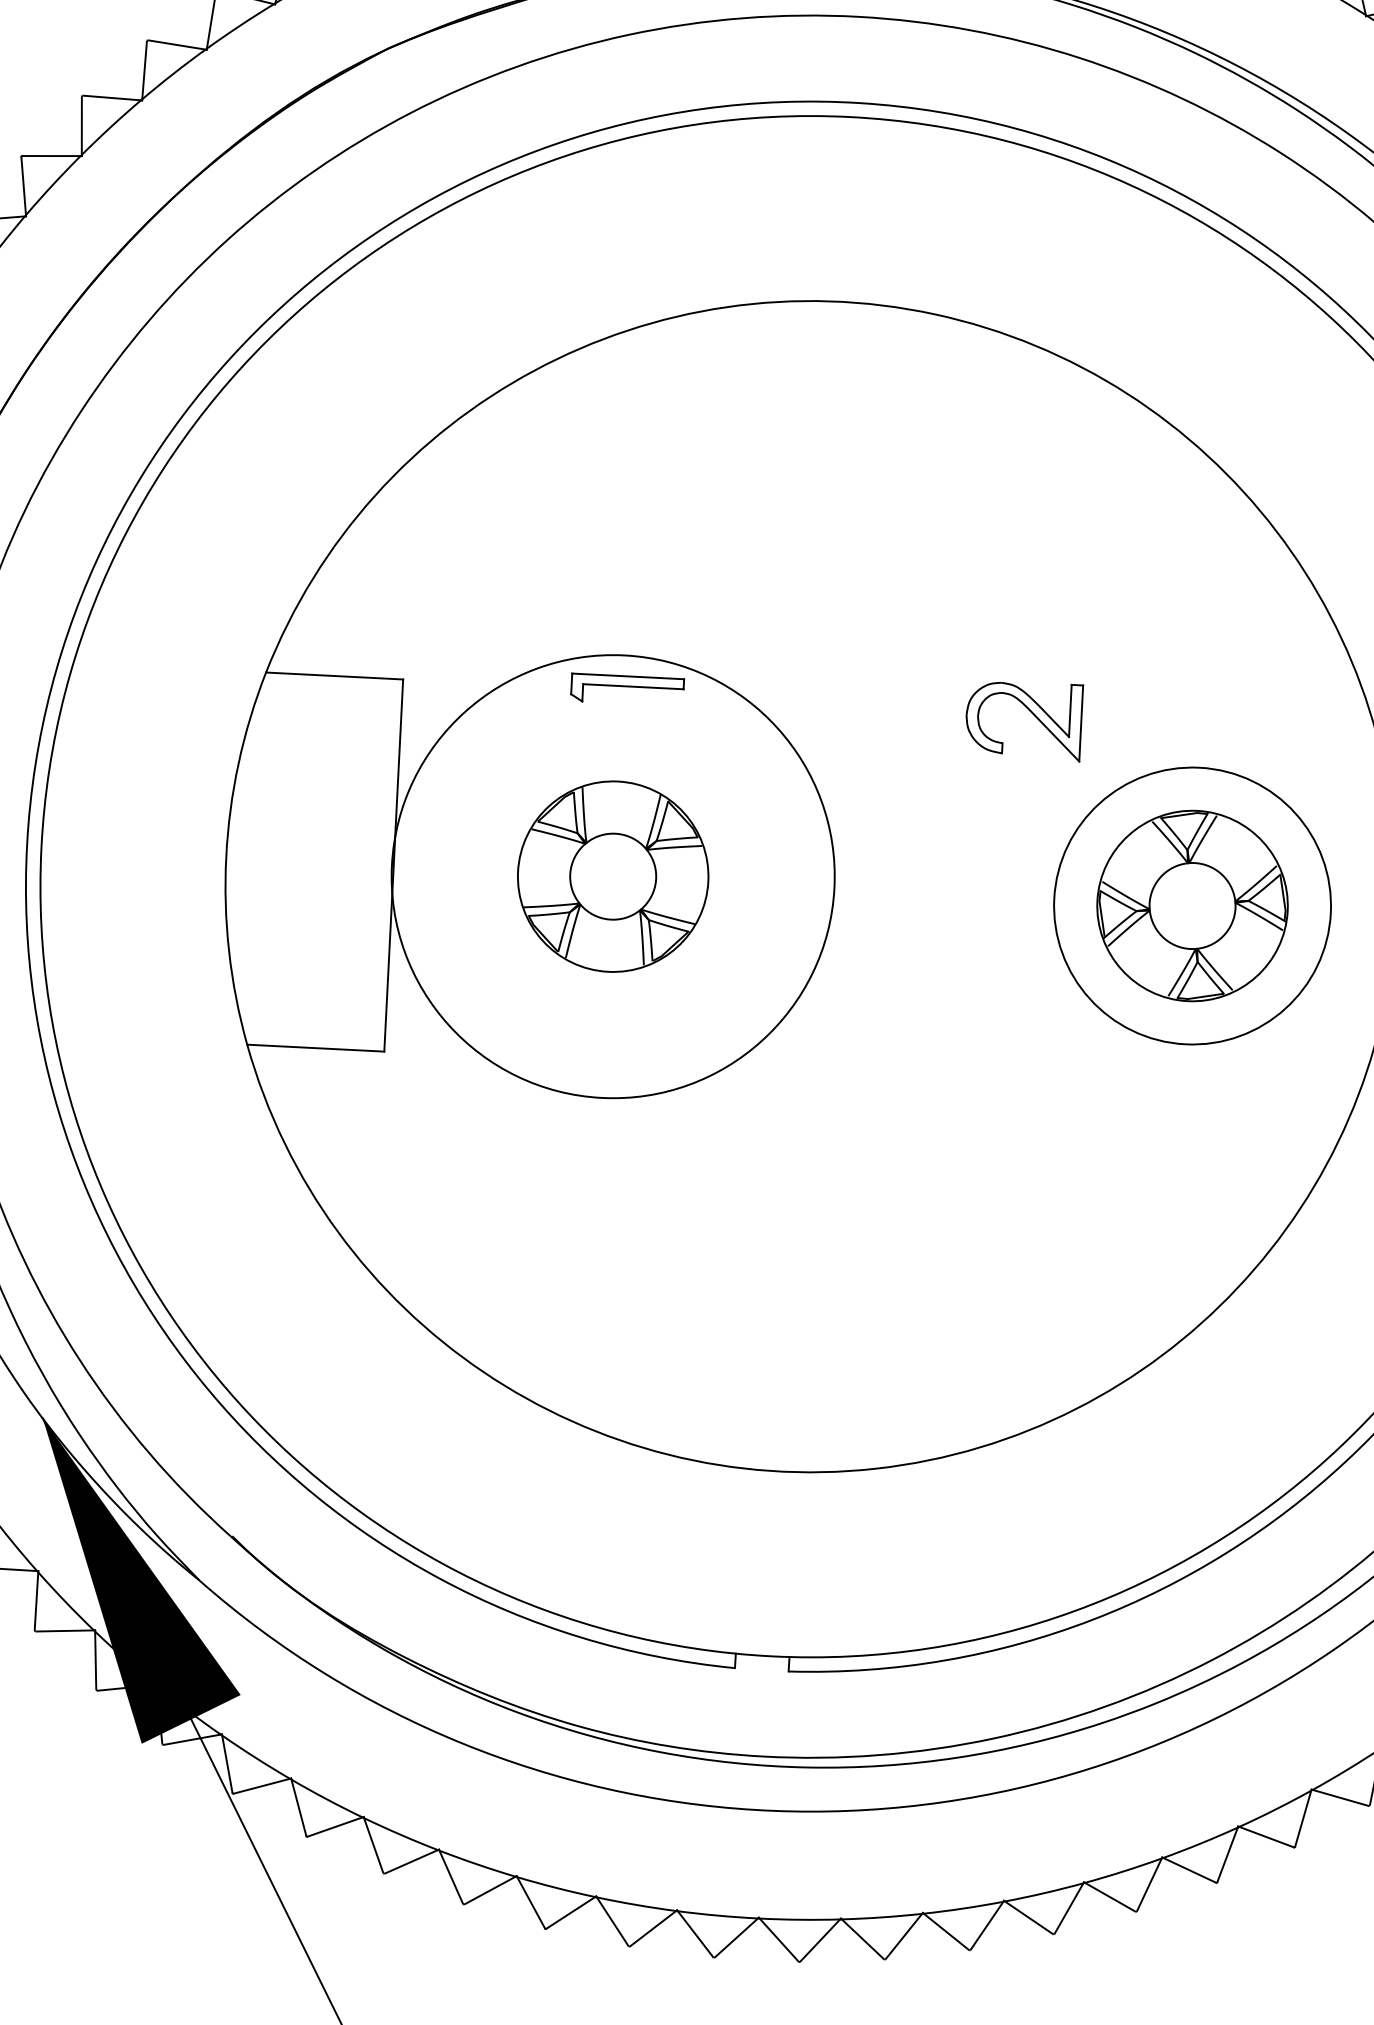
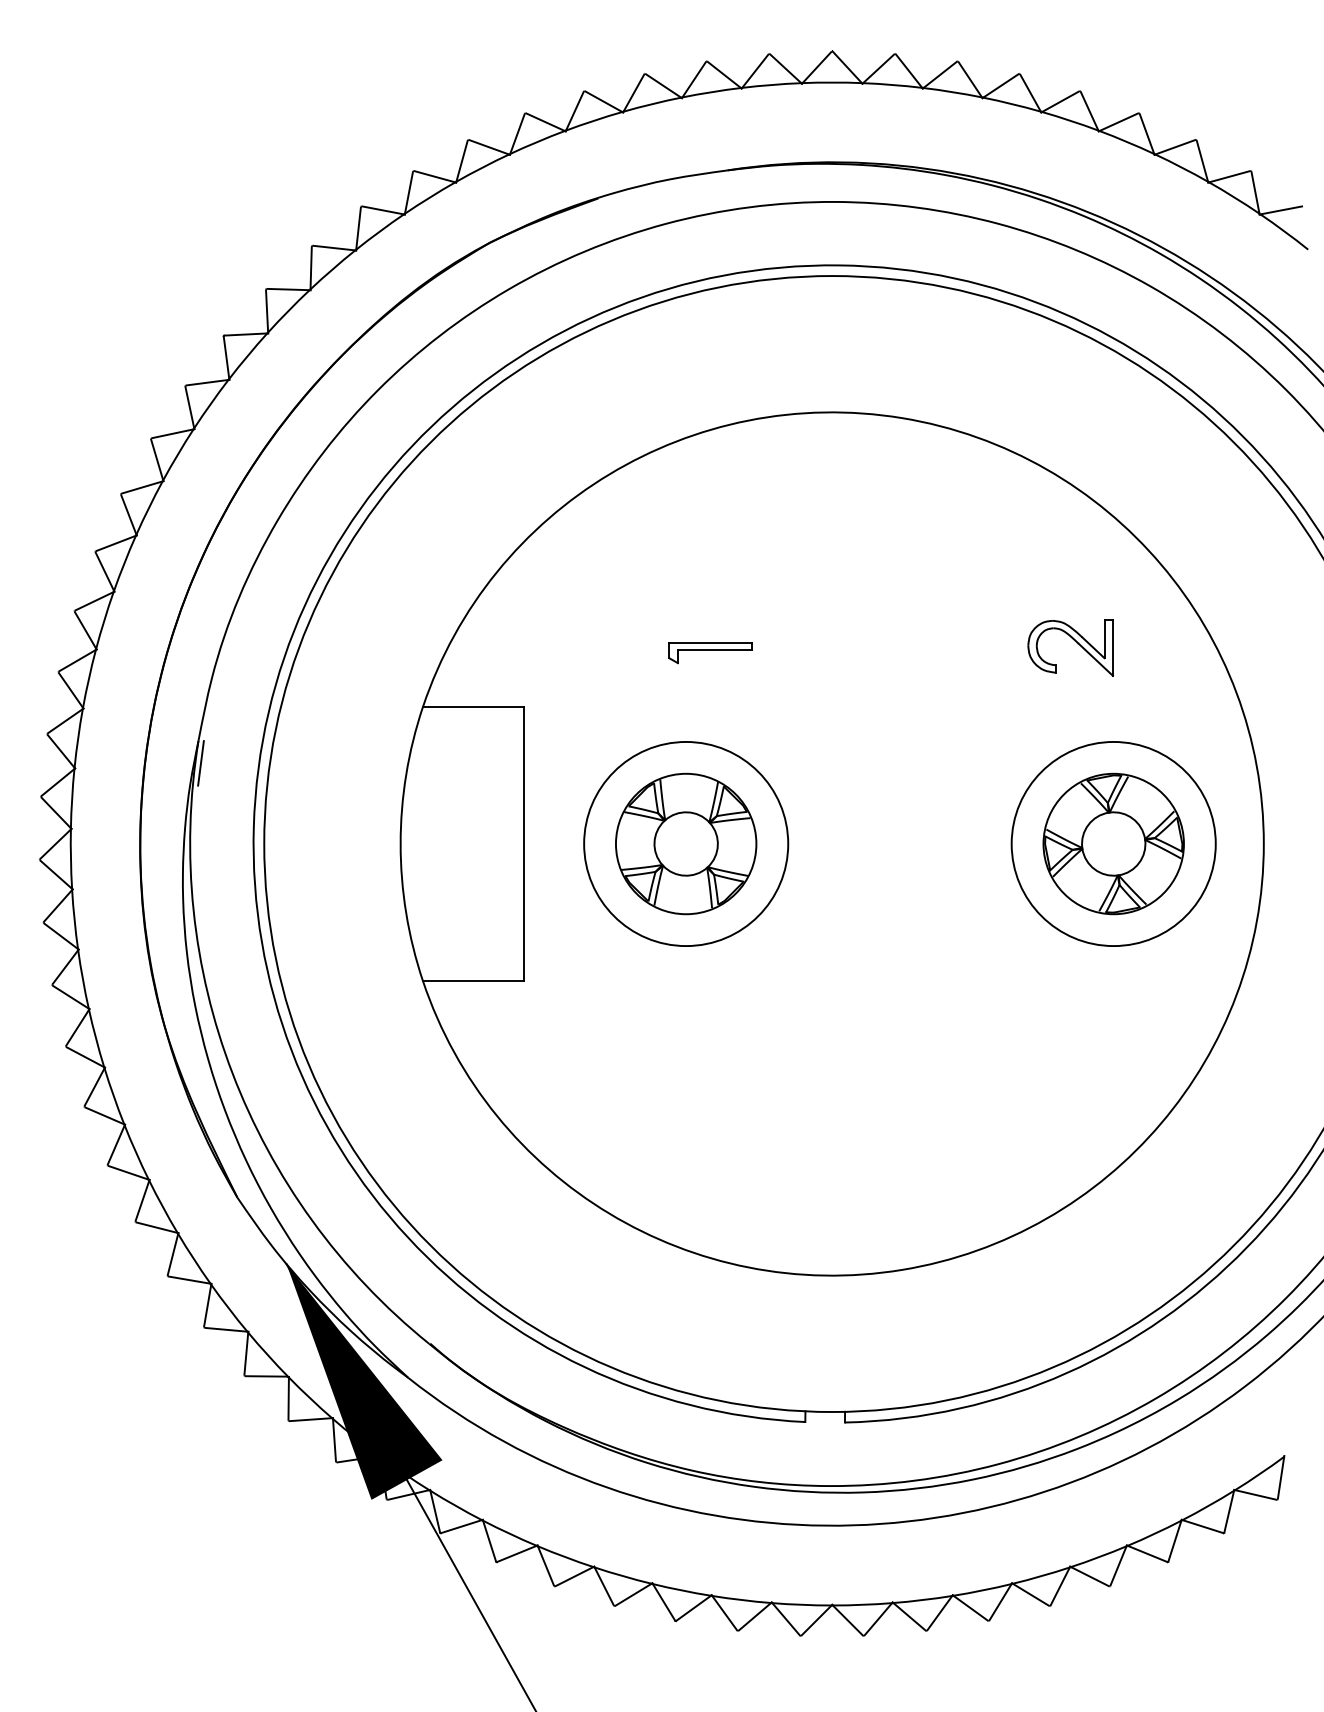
part: (627, 690) -> (710, 653), moved
part: (1030, 713) -> (1075, 642), moved
circle: (613, 876) -> (686, 843), size x0.62

